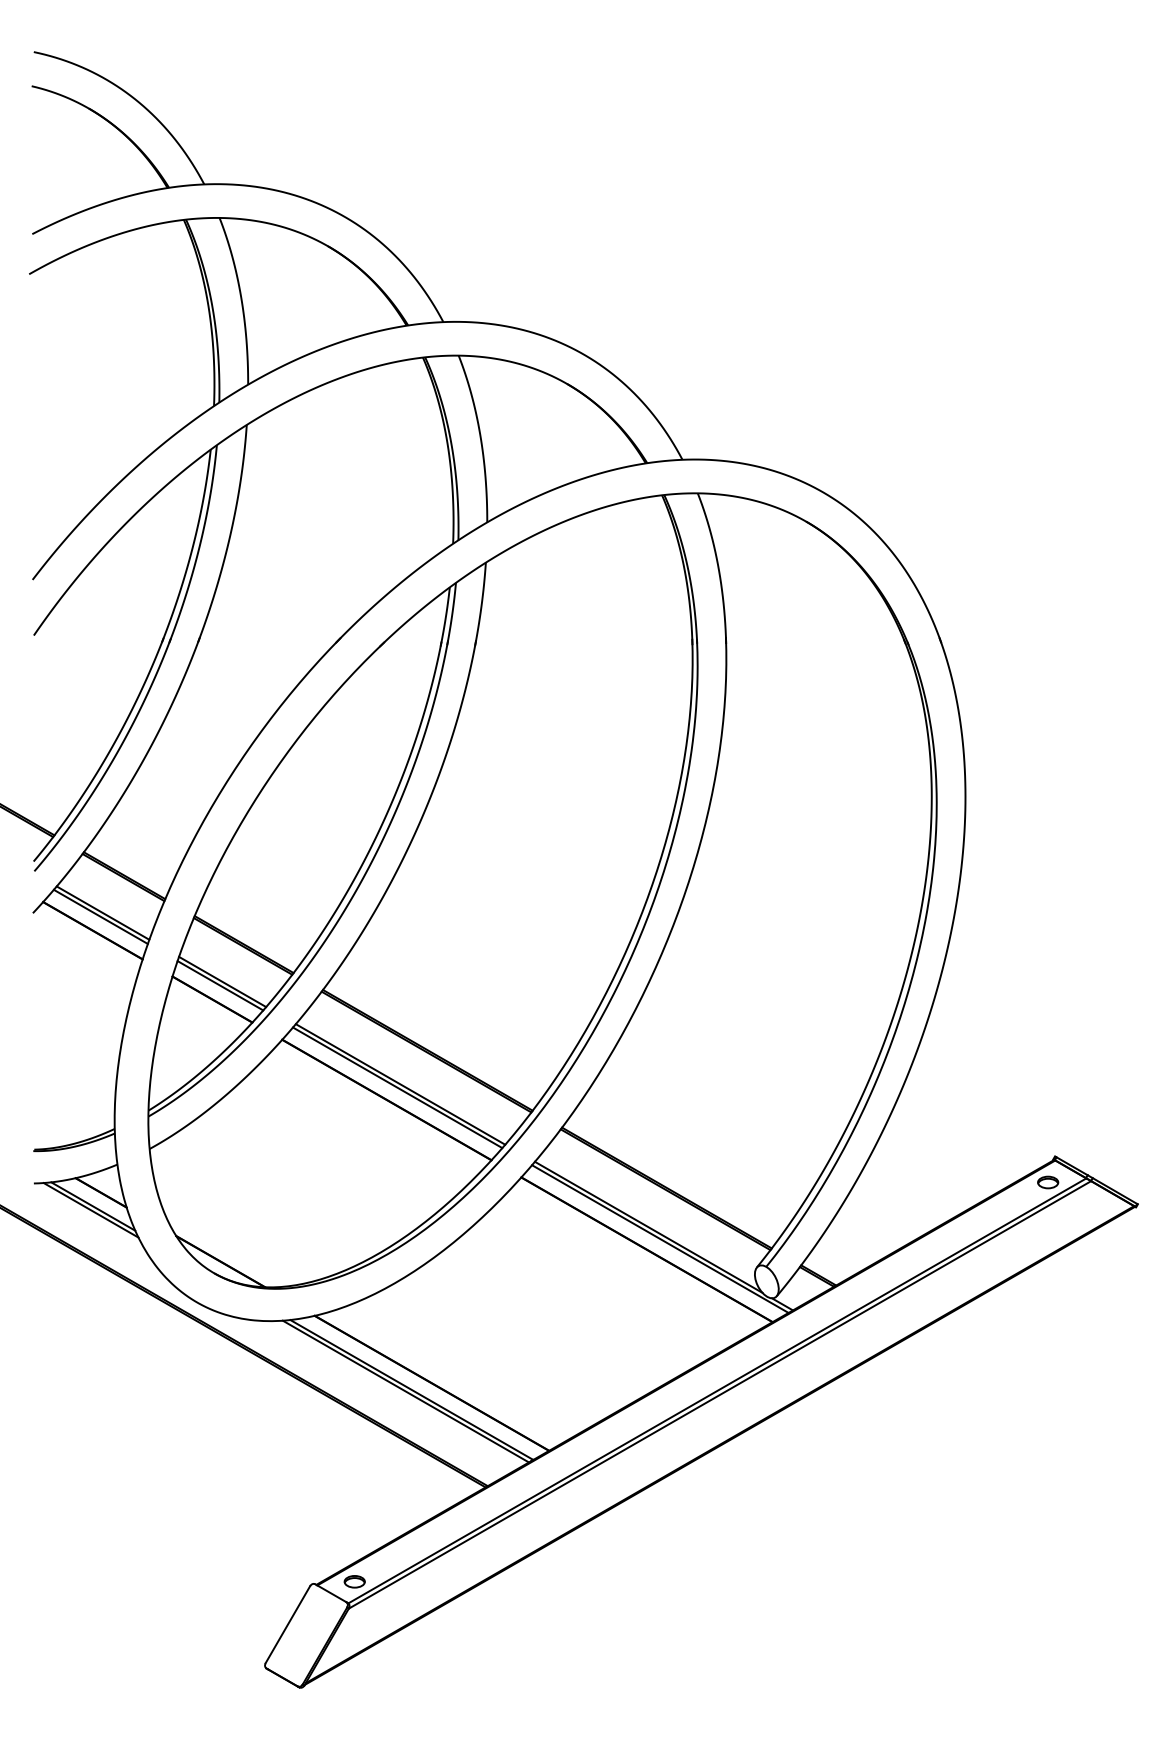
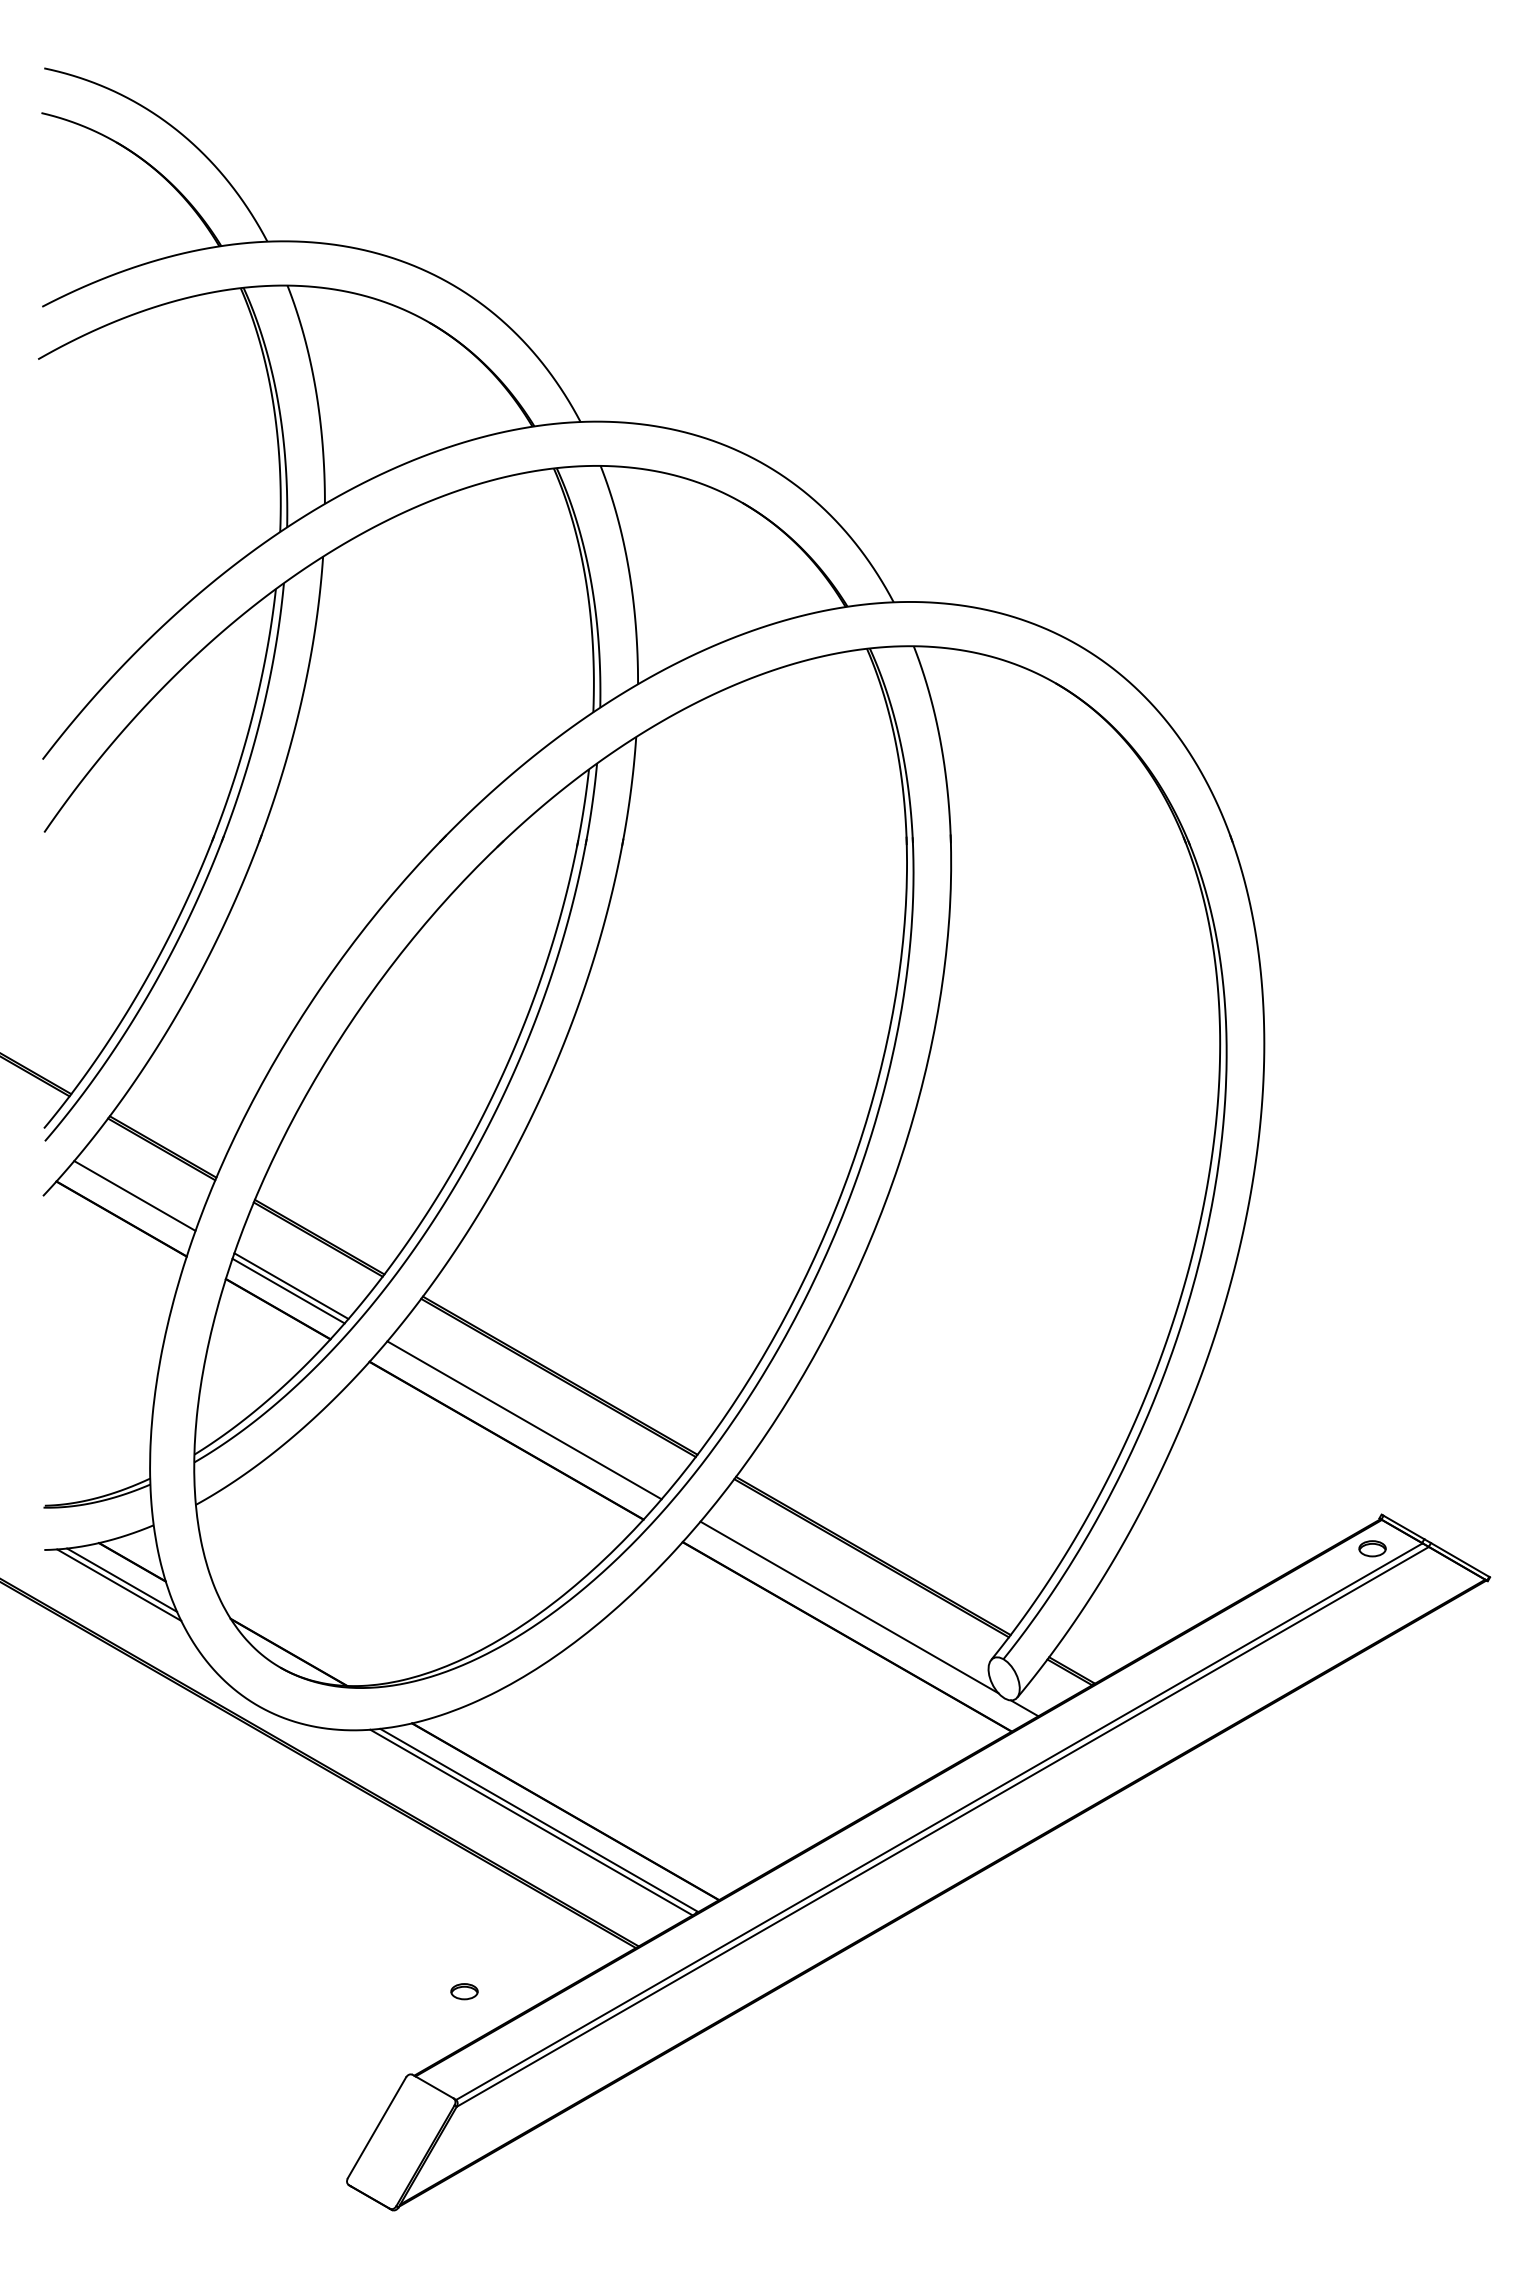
line: (100, 916) -> (131, 1200), removed
line: (397, 1087) -> (520, 1424), removed
line: (660, 1238) -> (864, 1622), removed
part: (354, 1581) -> (464, 1991), moved

